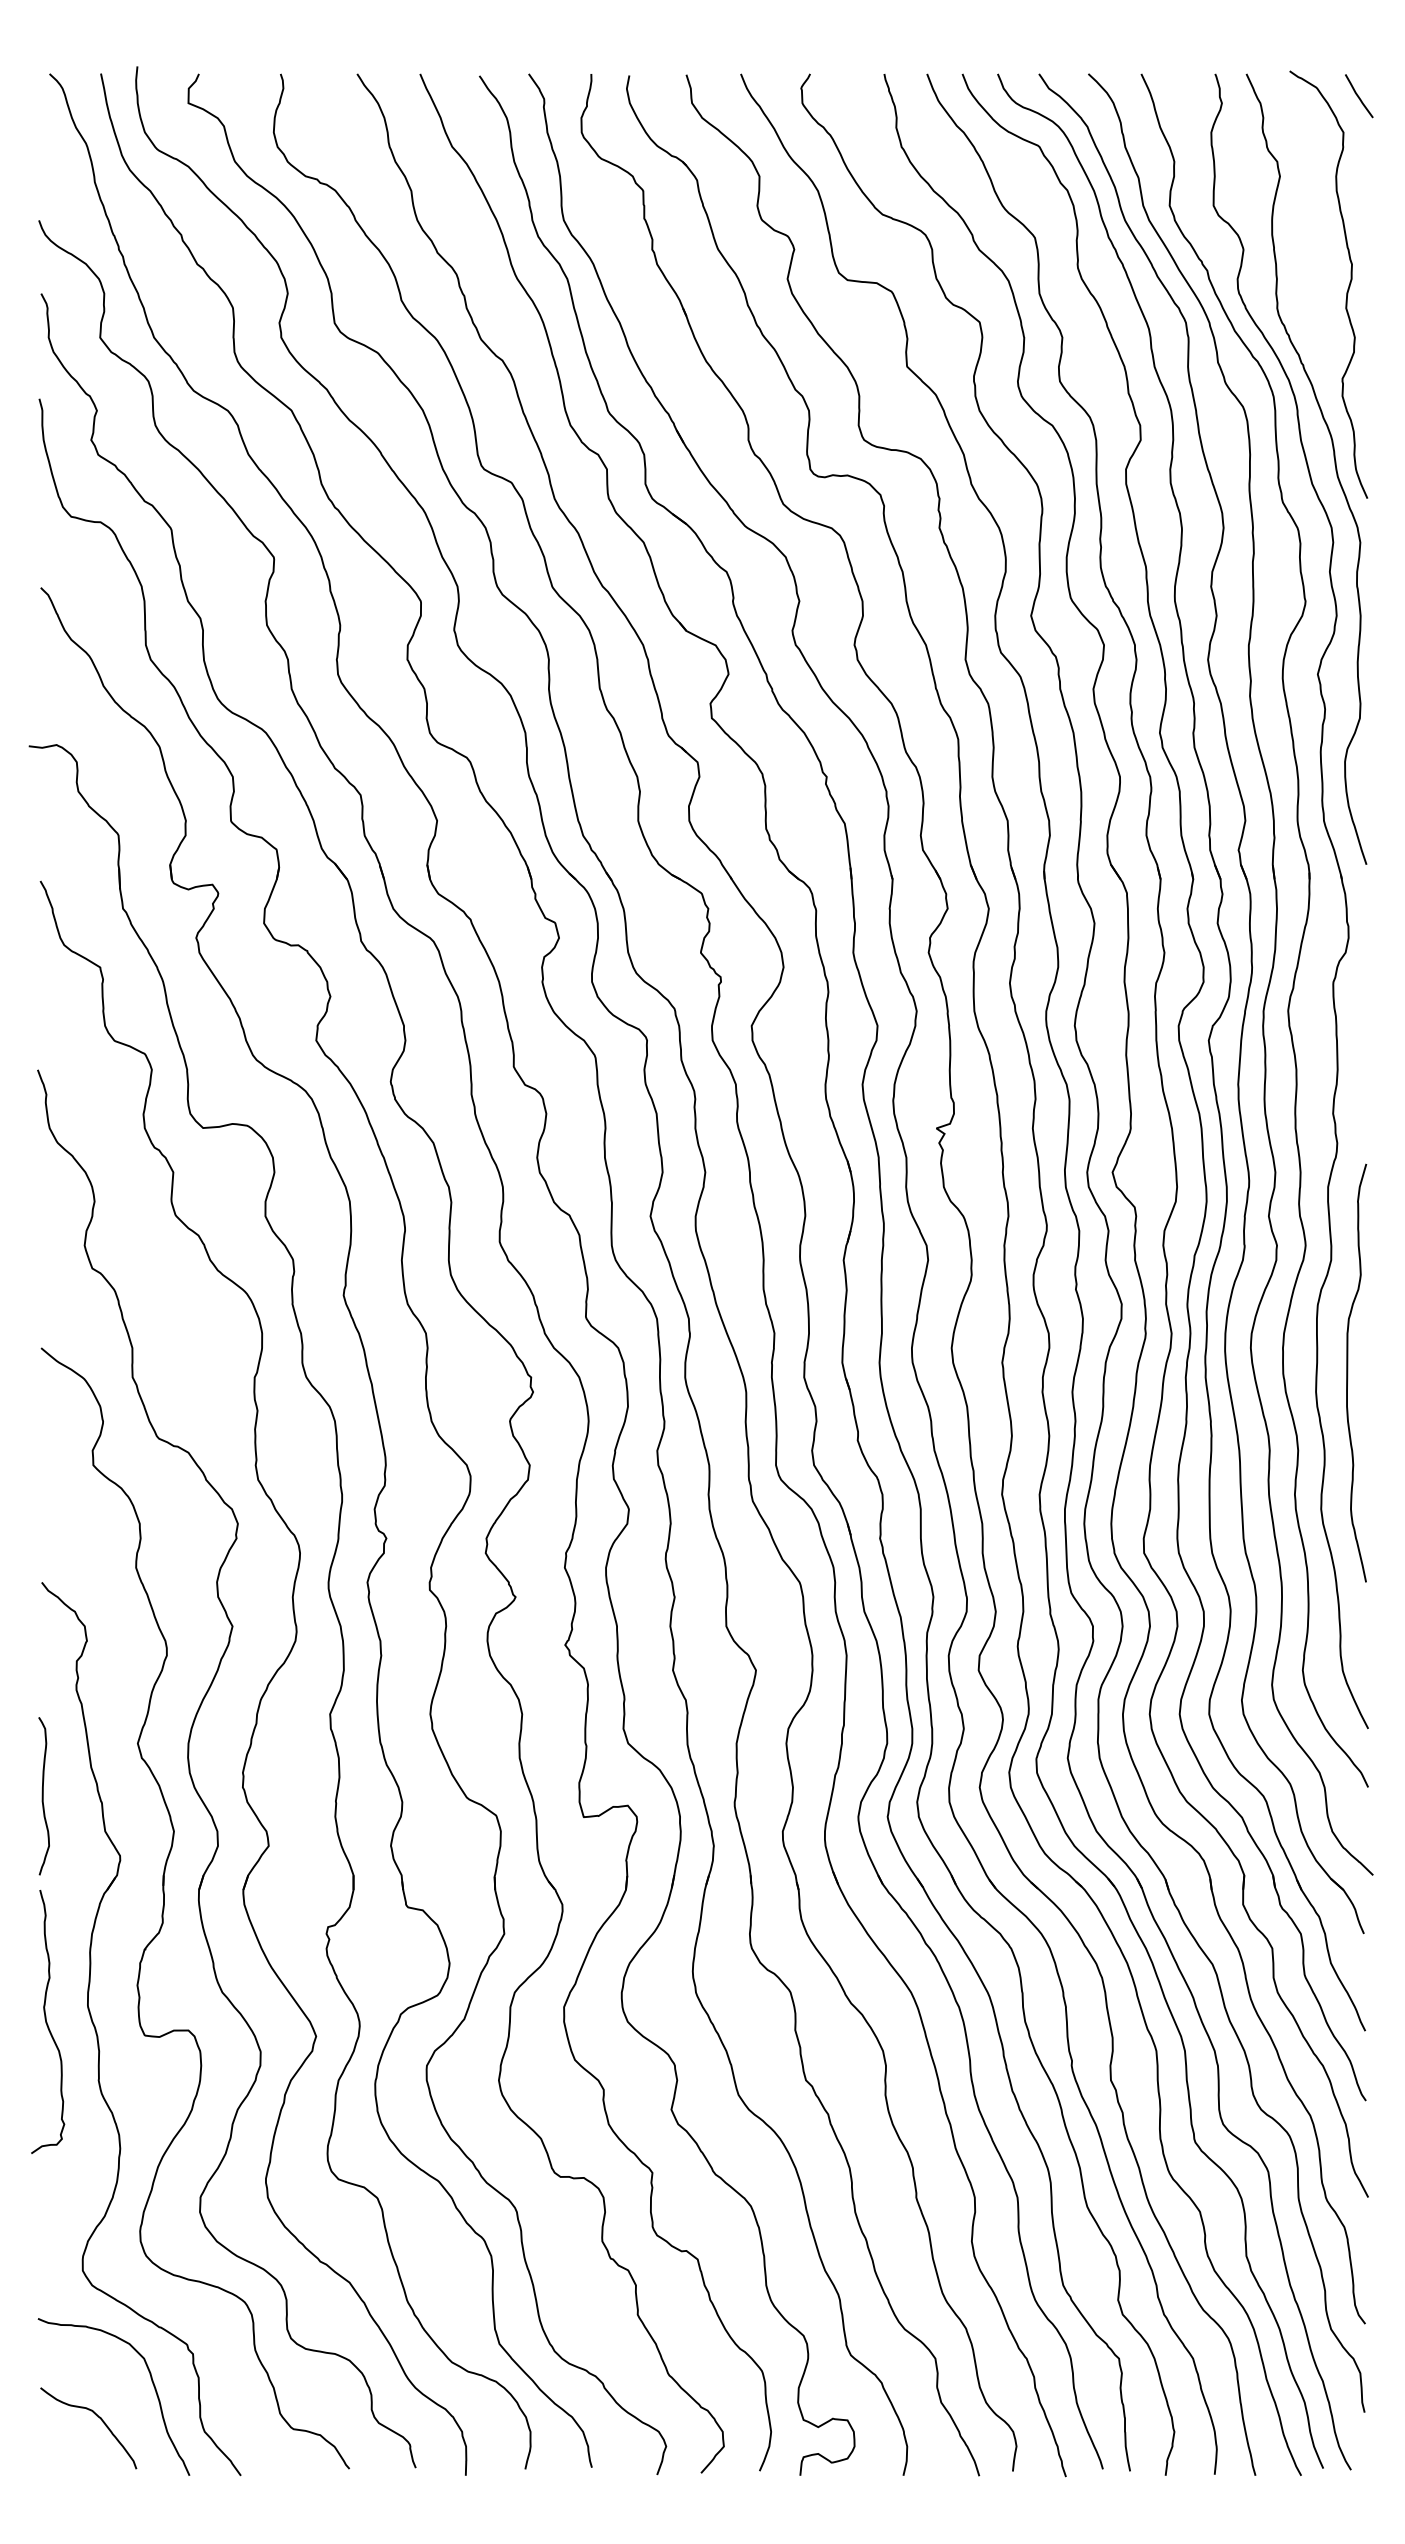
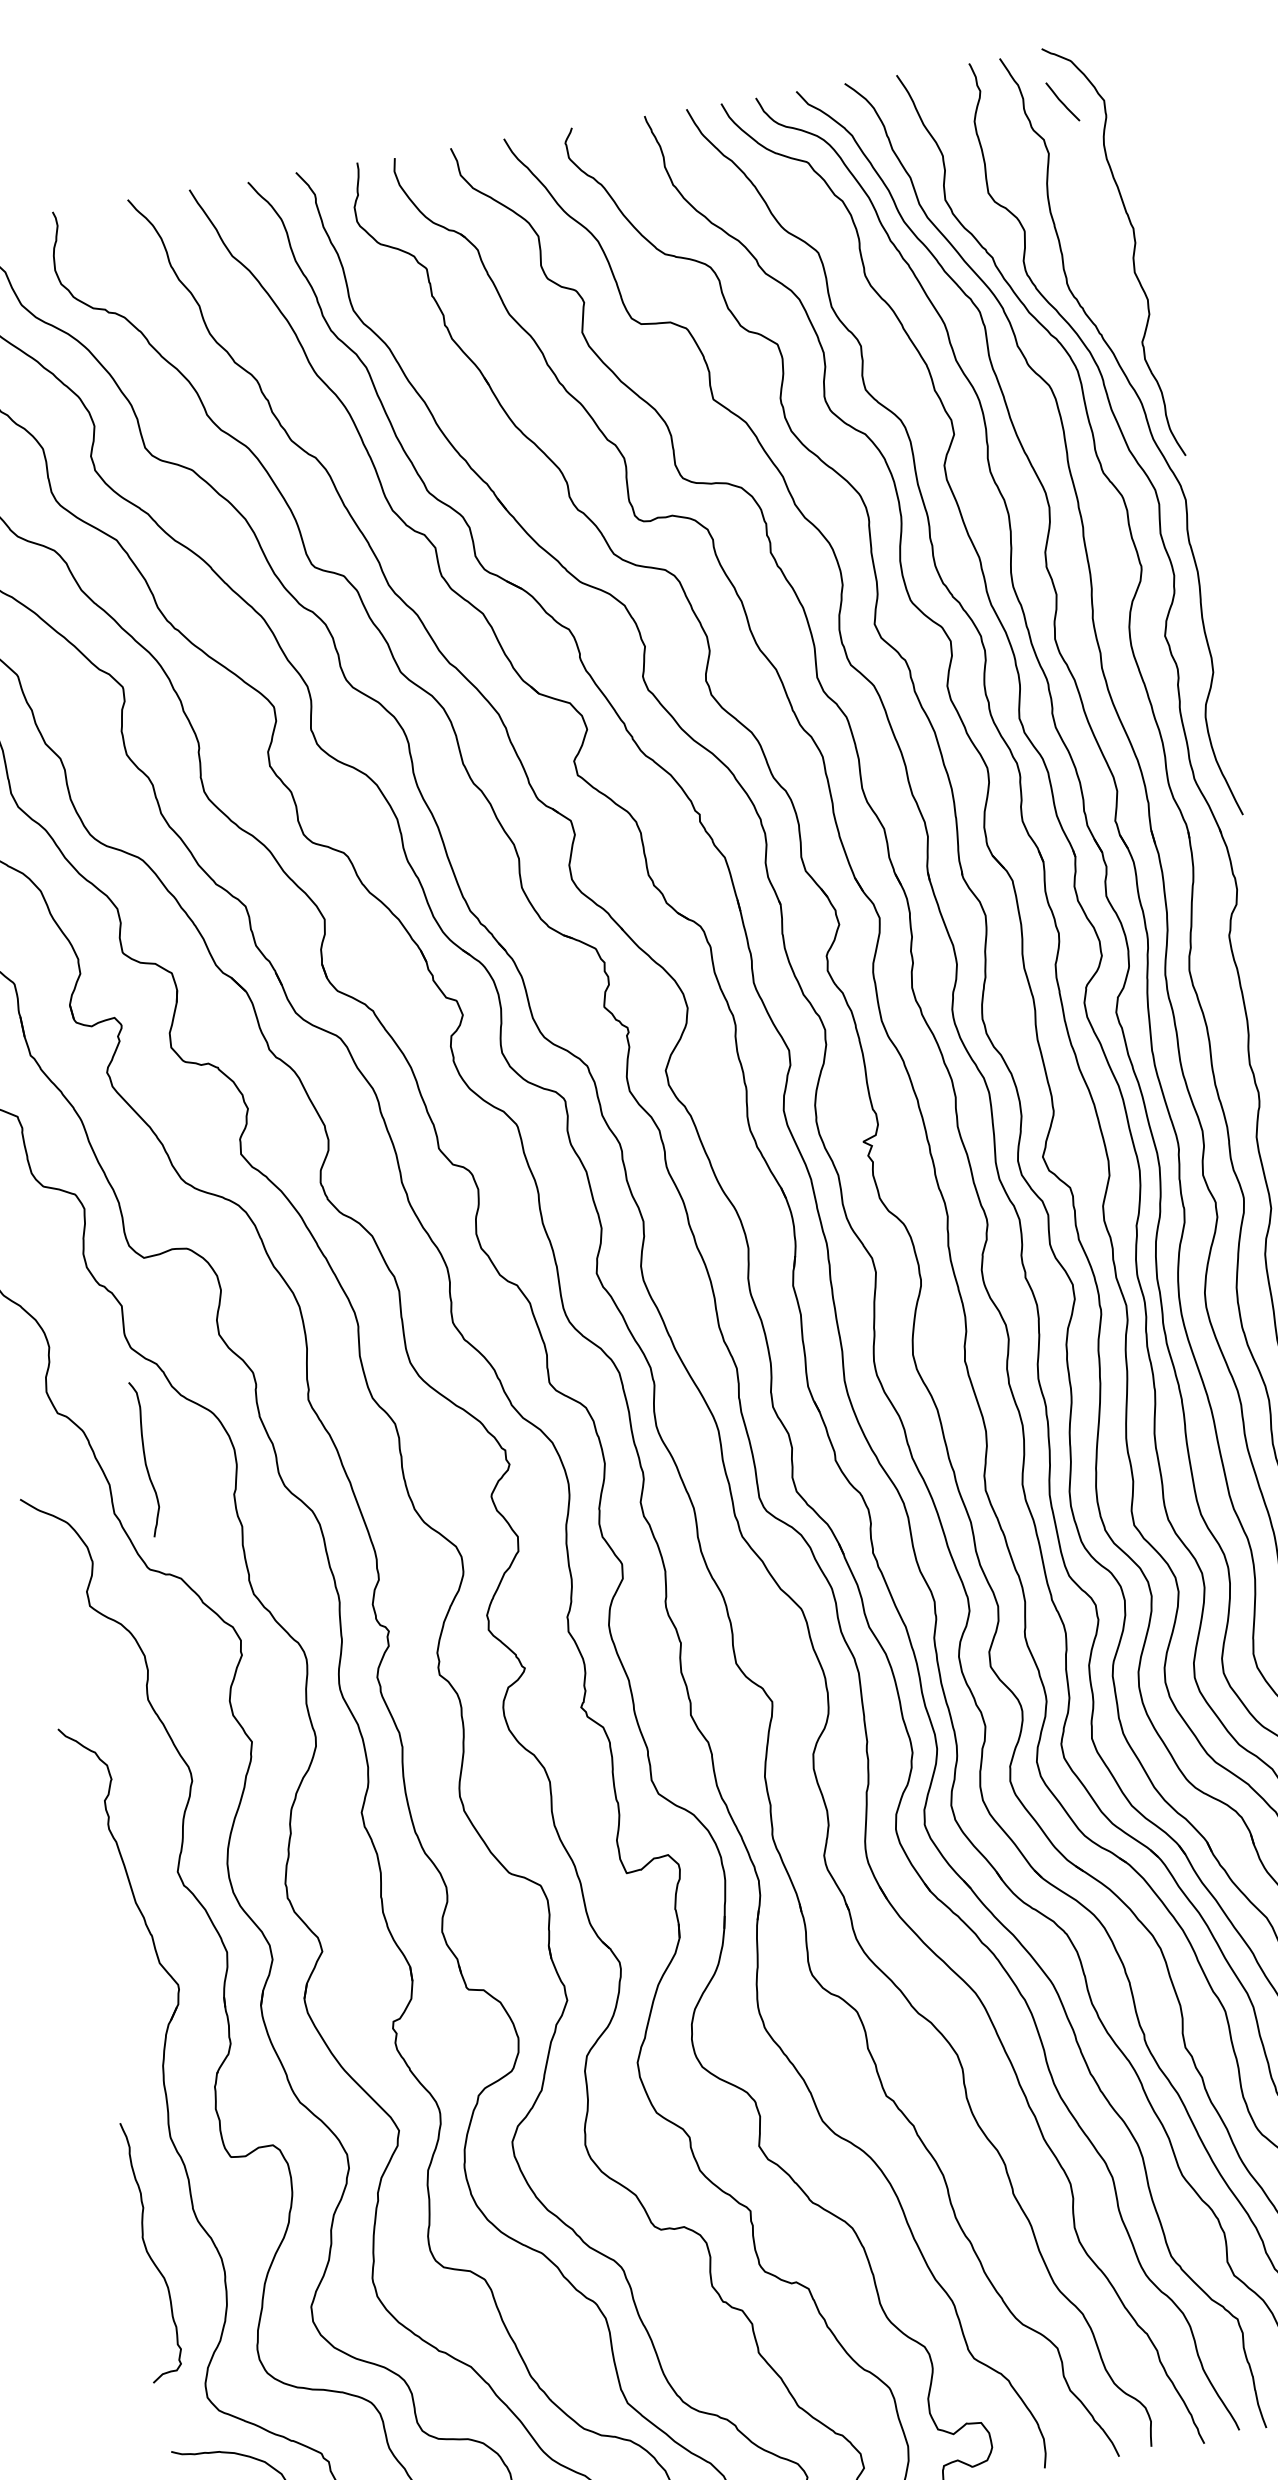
curve: (1359, 96) -> (1063, 102), moved
curve: (43, 1796) -> (145, 1459), moved
curve: (47, 2022) -> (148, 2251), moved

